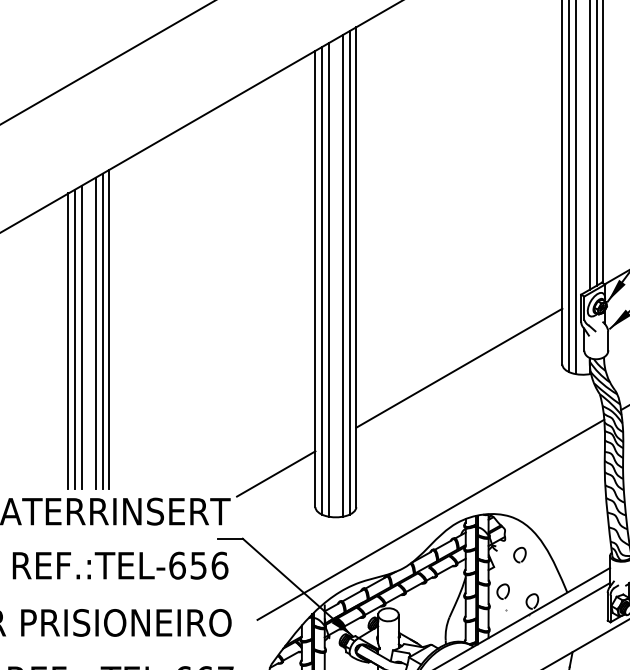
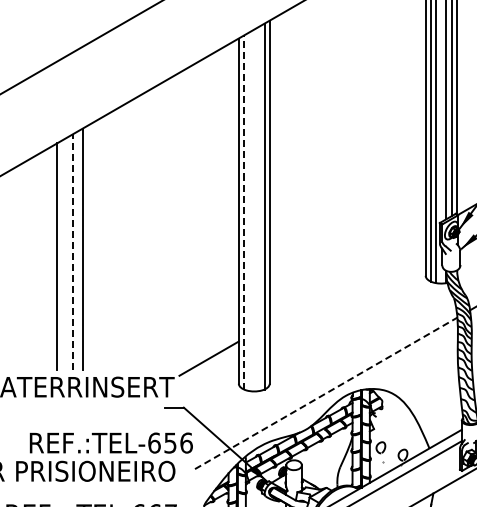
line: (342, 275) -> (259, 208), removed
line: (329, 279) -> (249, 211), removed
line: (321, 280) -> (243, 212), solid -> dashed
line: (102, 331) -> (77, 250), removed
line: (95, 333) -> (72, 252), solid -> dashed
line: (82, 337) -> (62, 255), removed
line: (67, 341) -> (51, 258), removed
line: (459, 368) -> (347, 278), removed
line: (431, 520) -> (326, 393), solid -> dashed
curve: (517, 551) -> (391, 417), removed
text: (119, 564) -> (110, 442), moved

